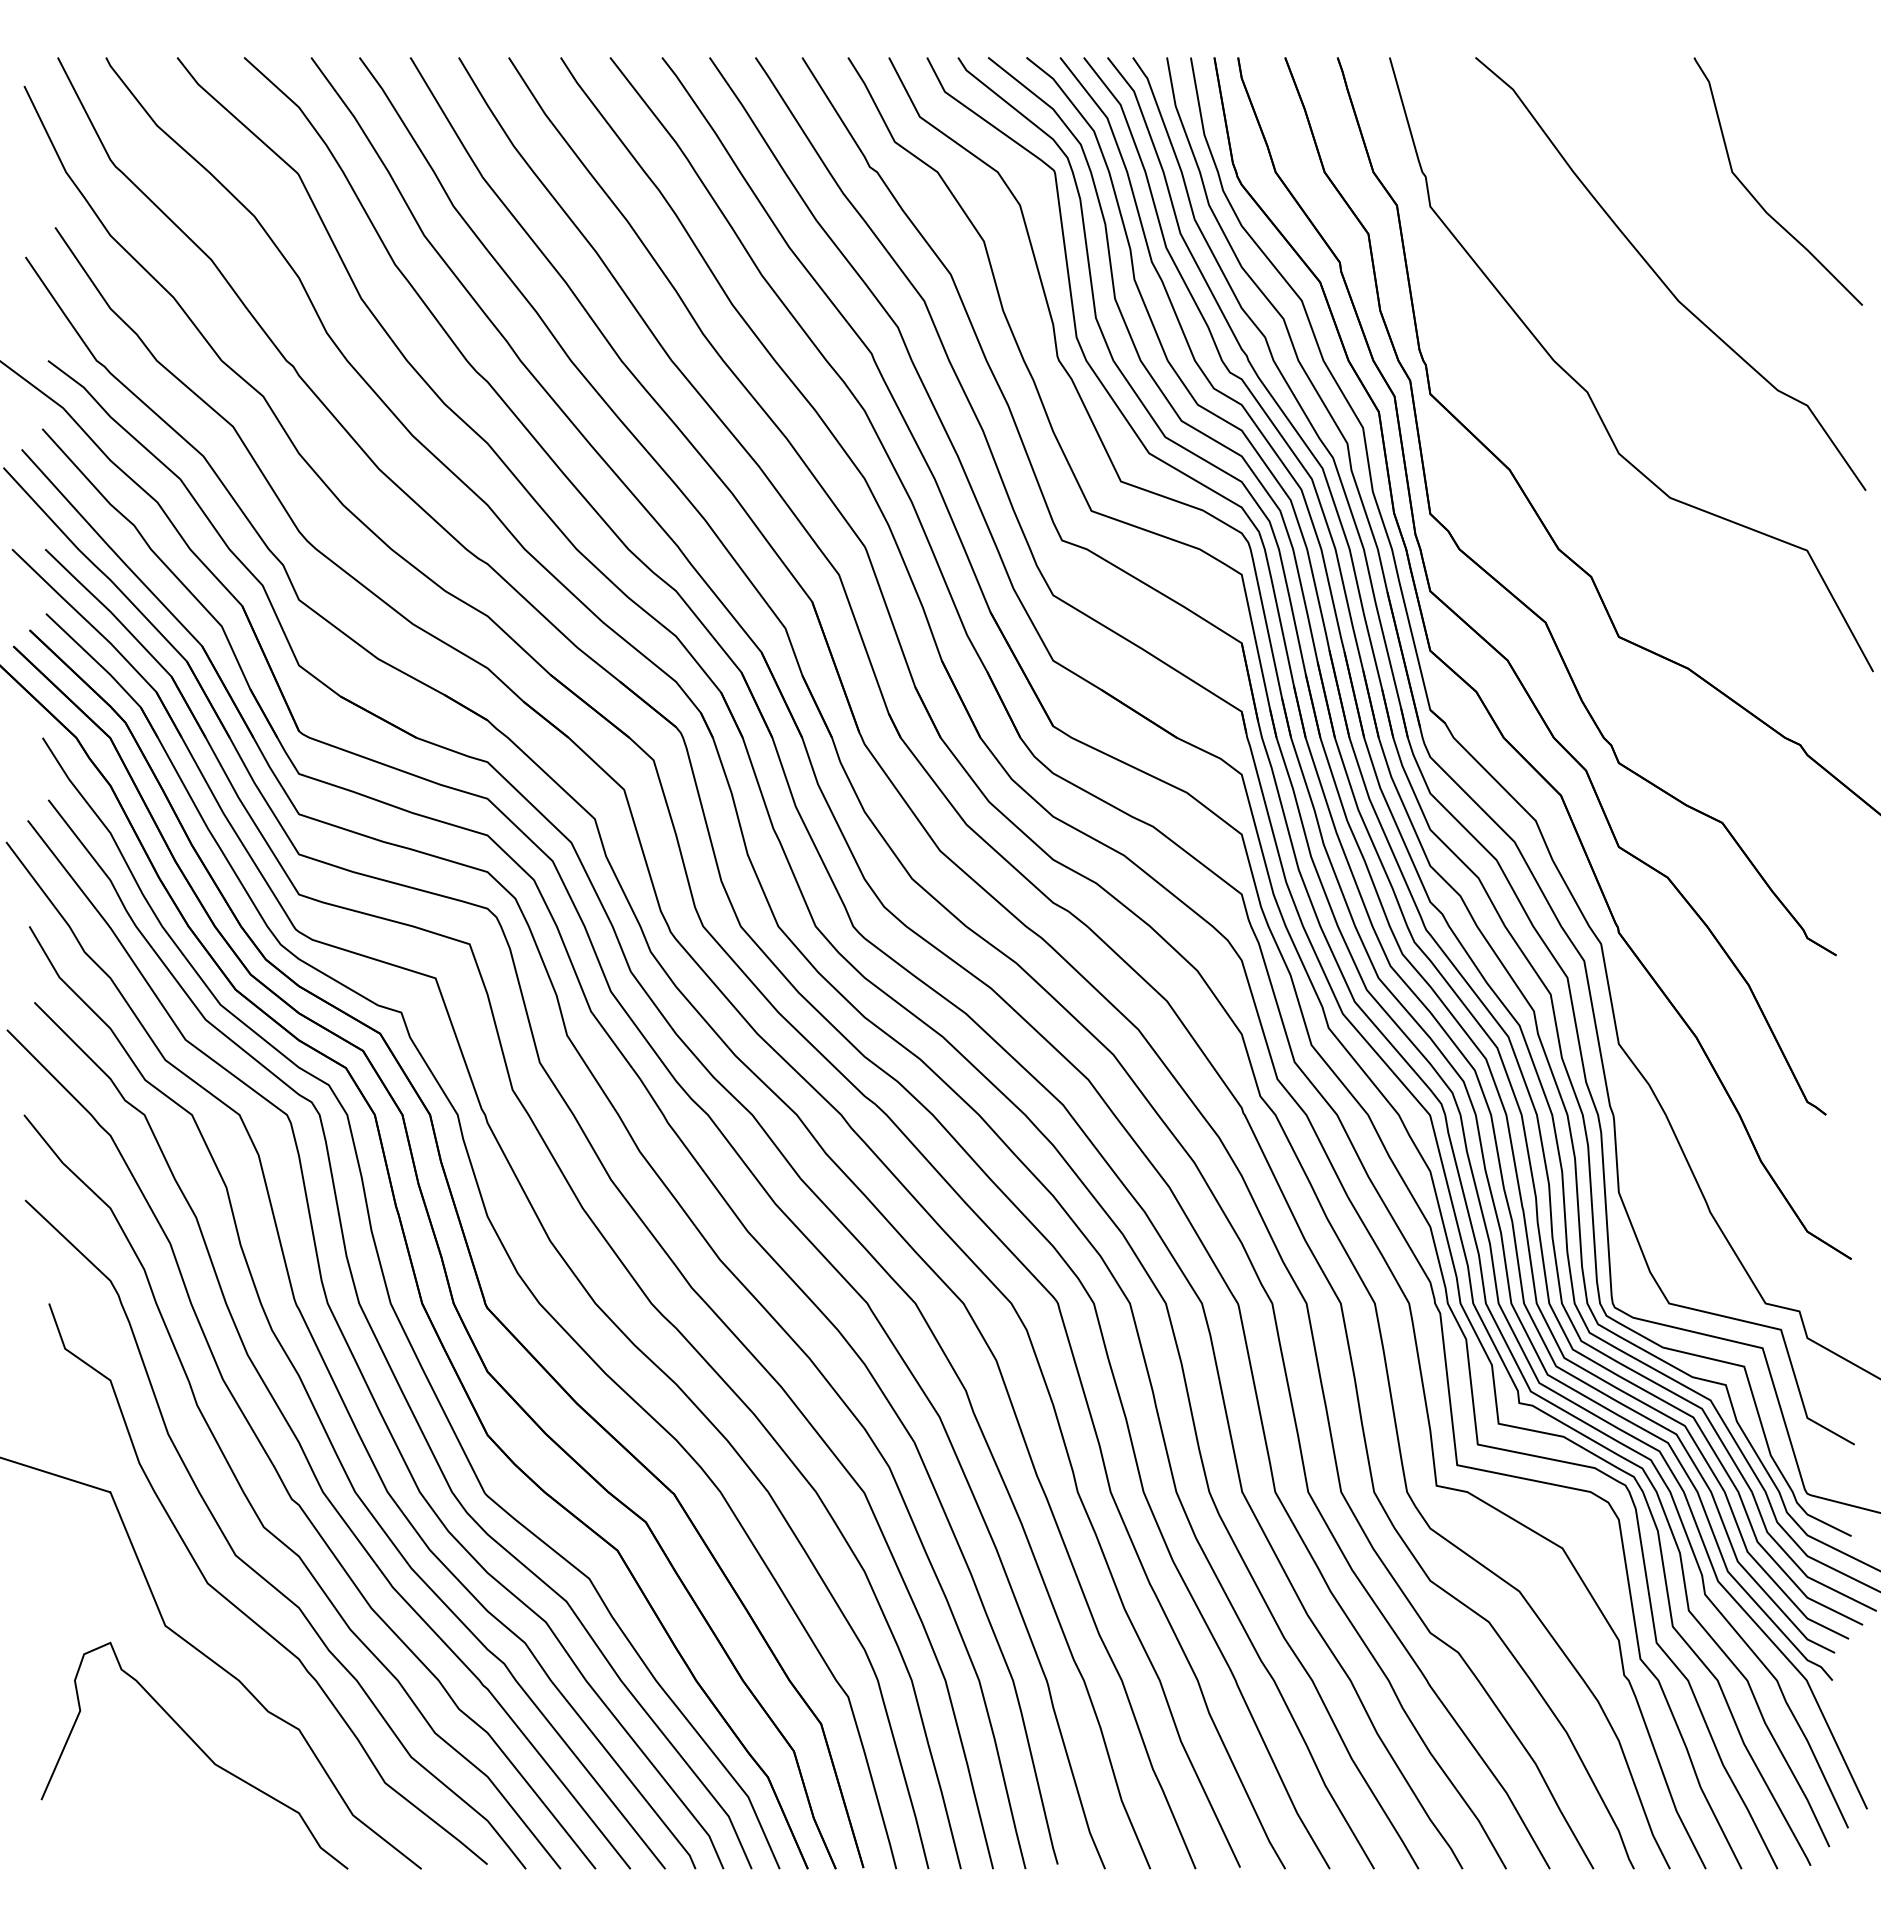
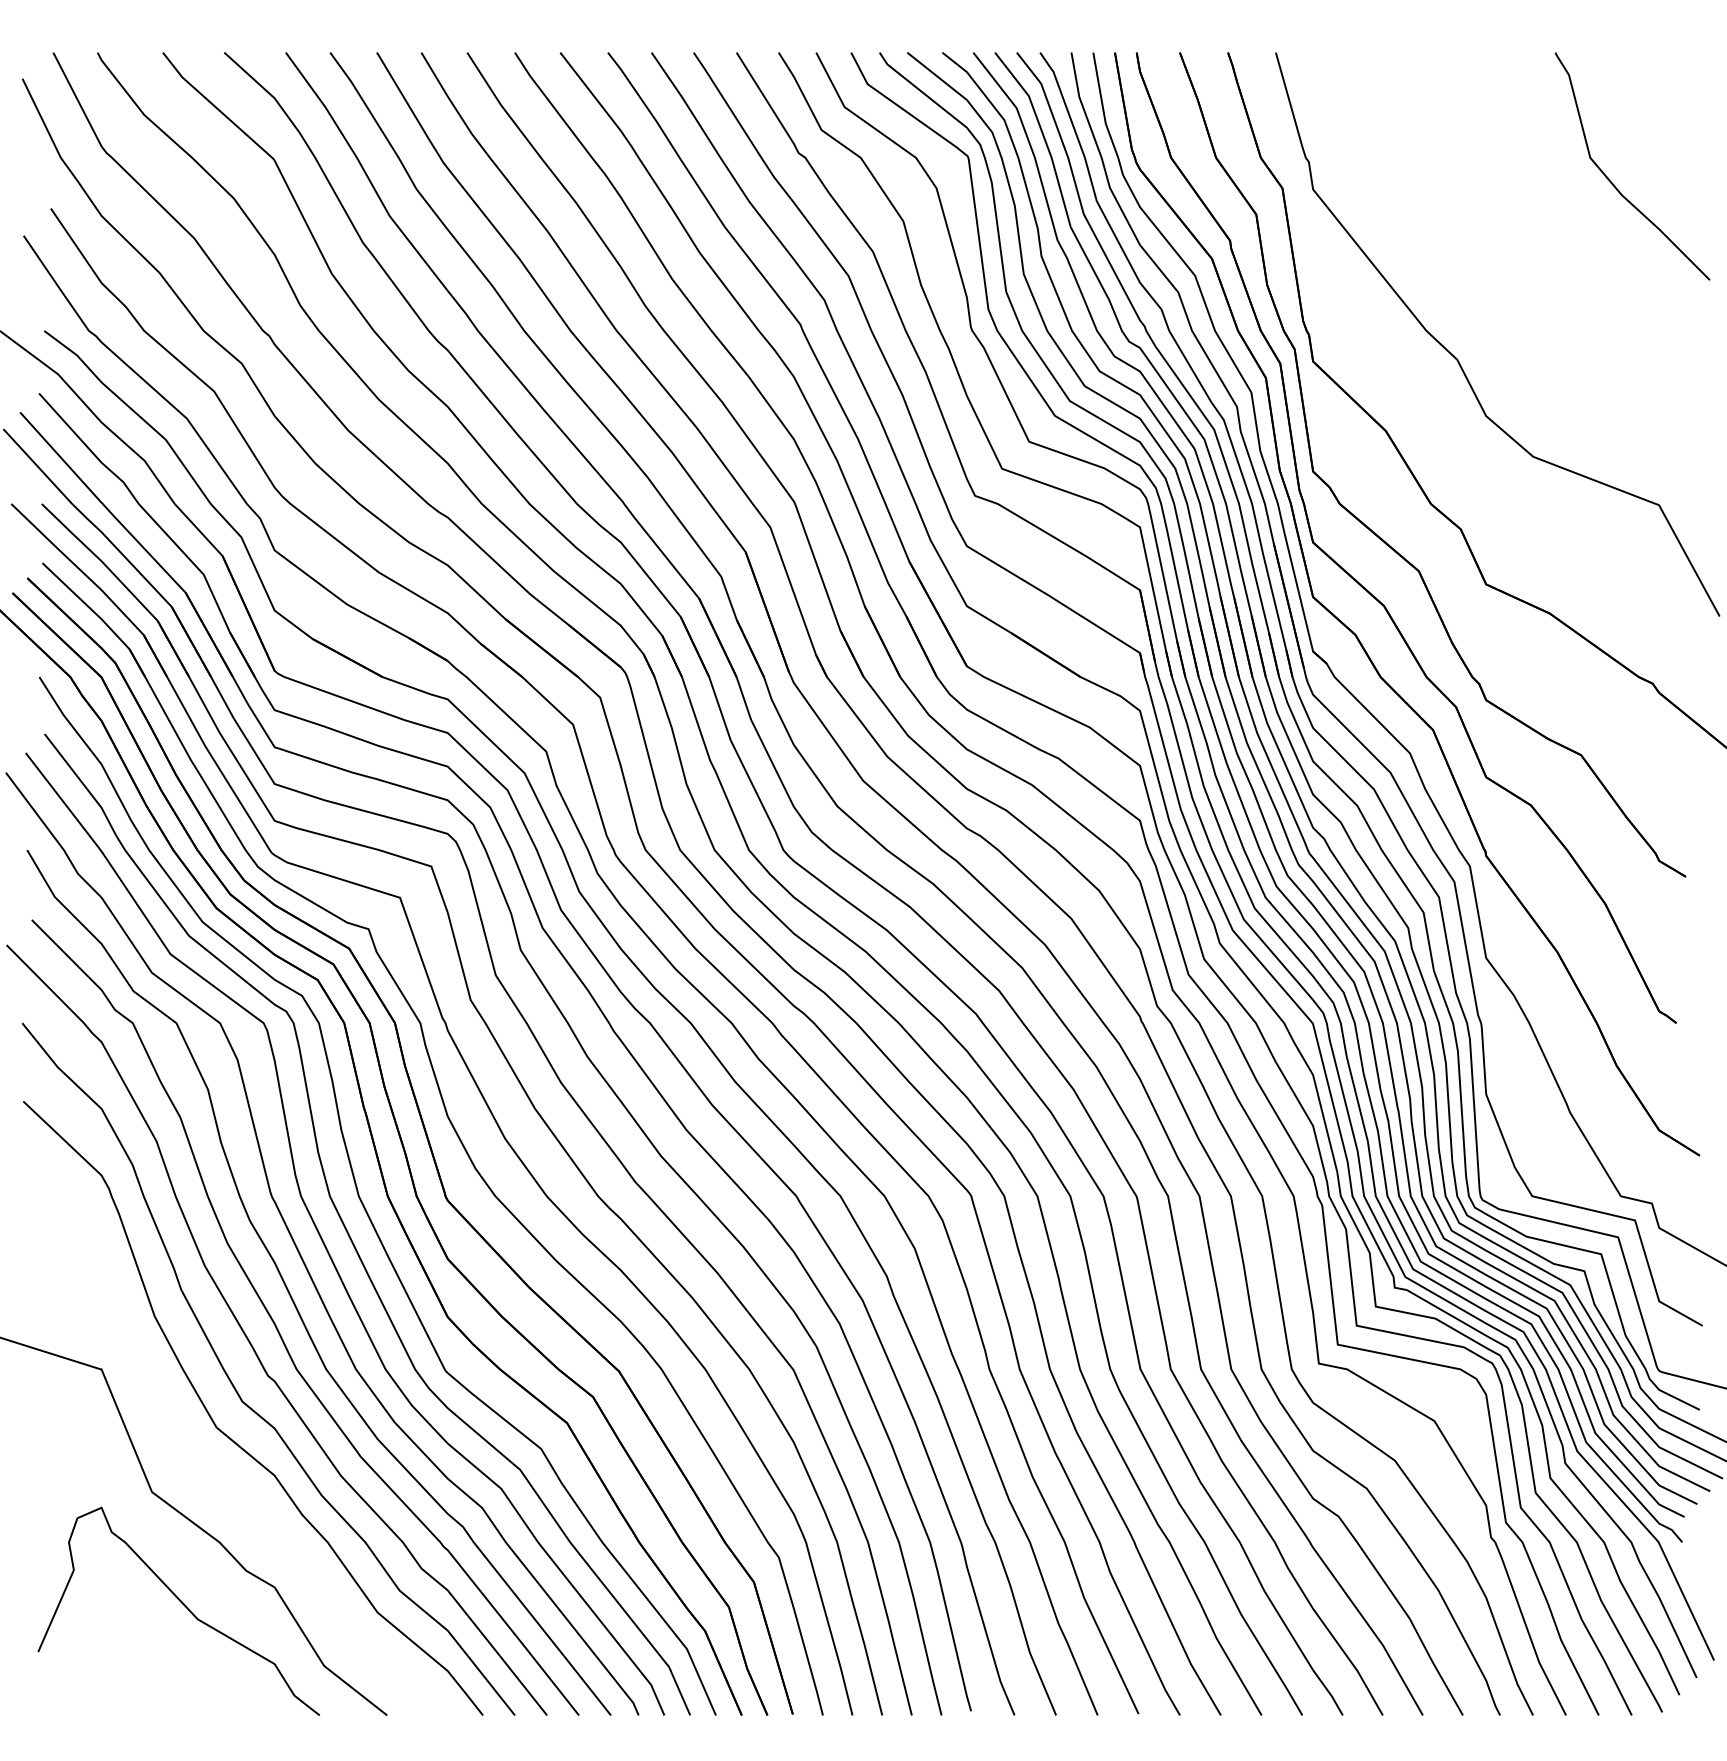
curve: (1661, 278) -> (1525, 255), removed
curve: (243, 1611) -> (223, 1478), removed

